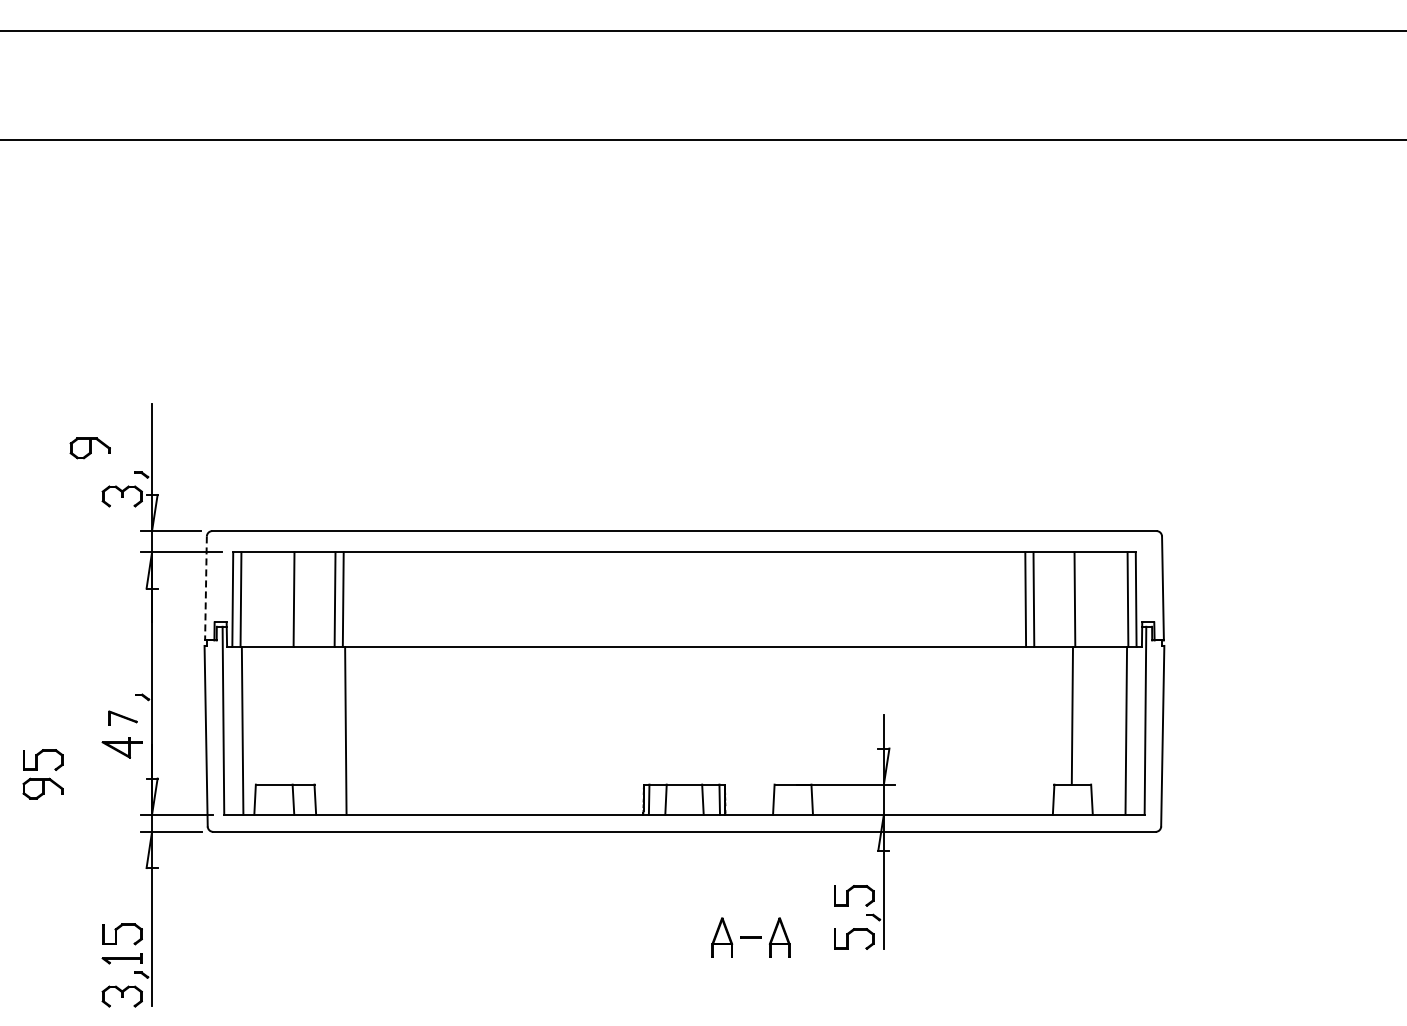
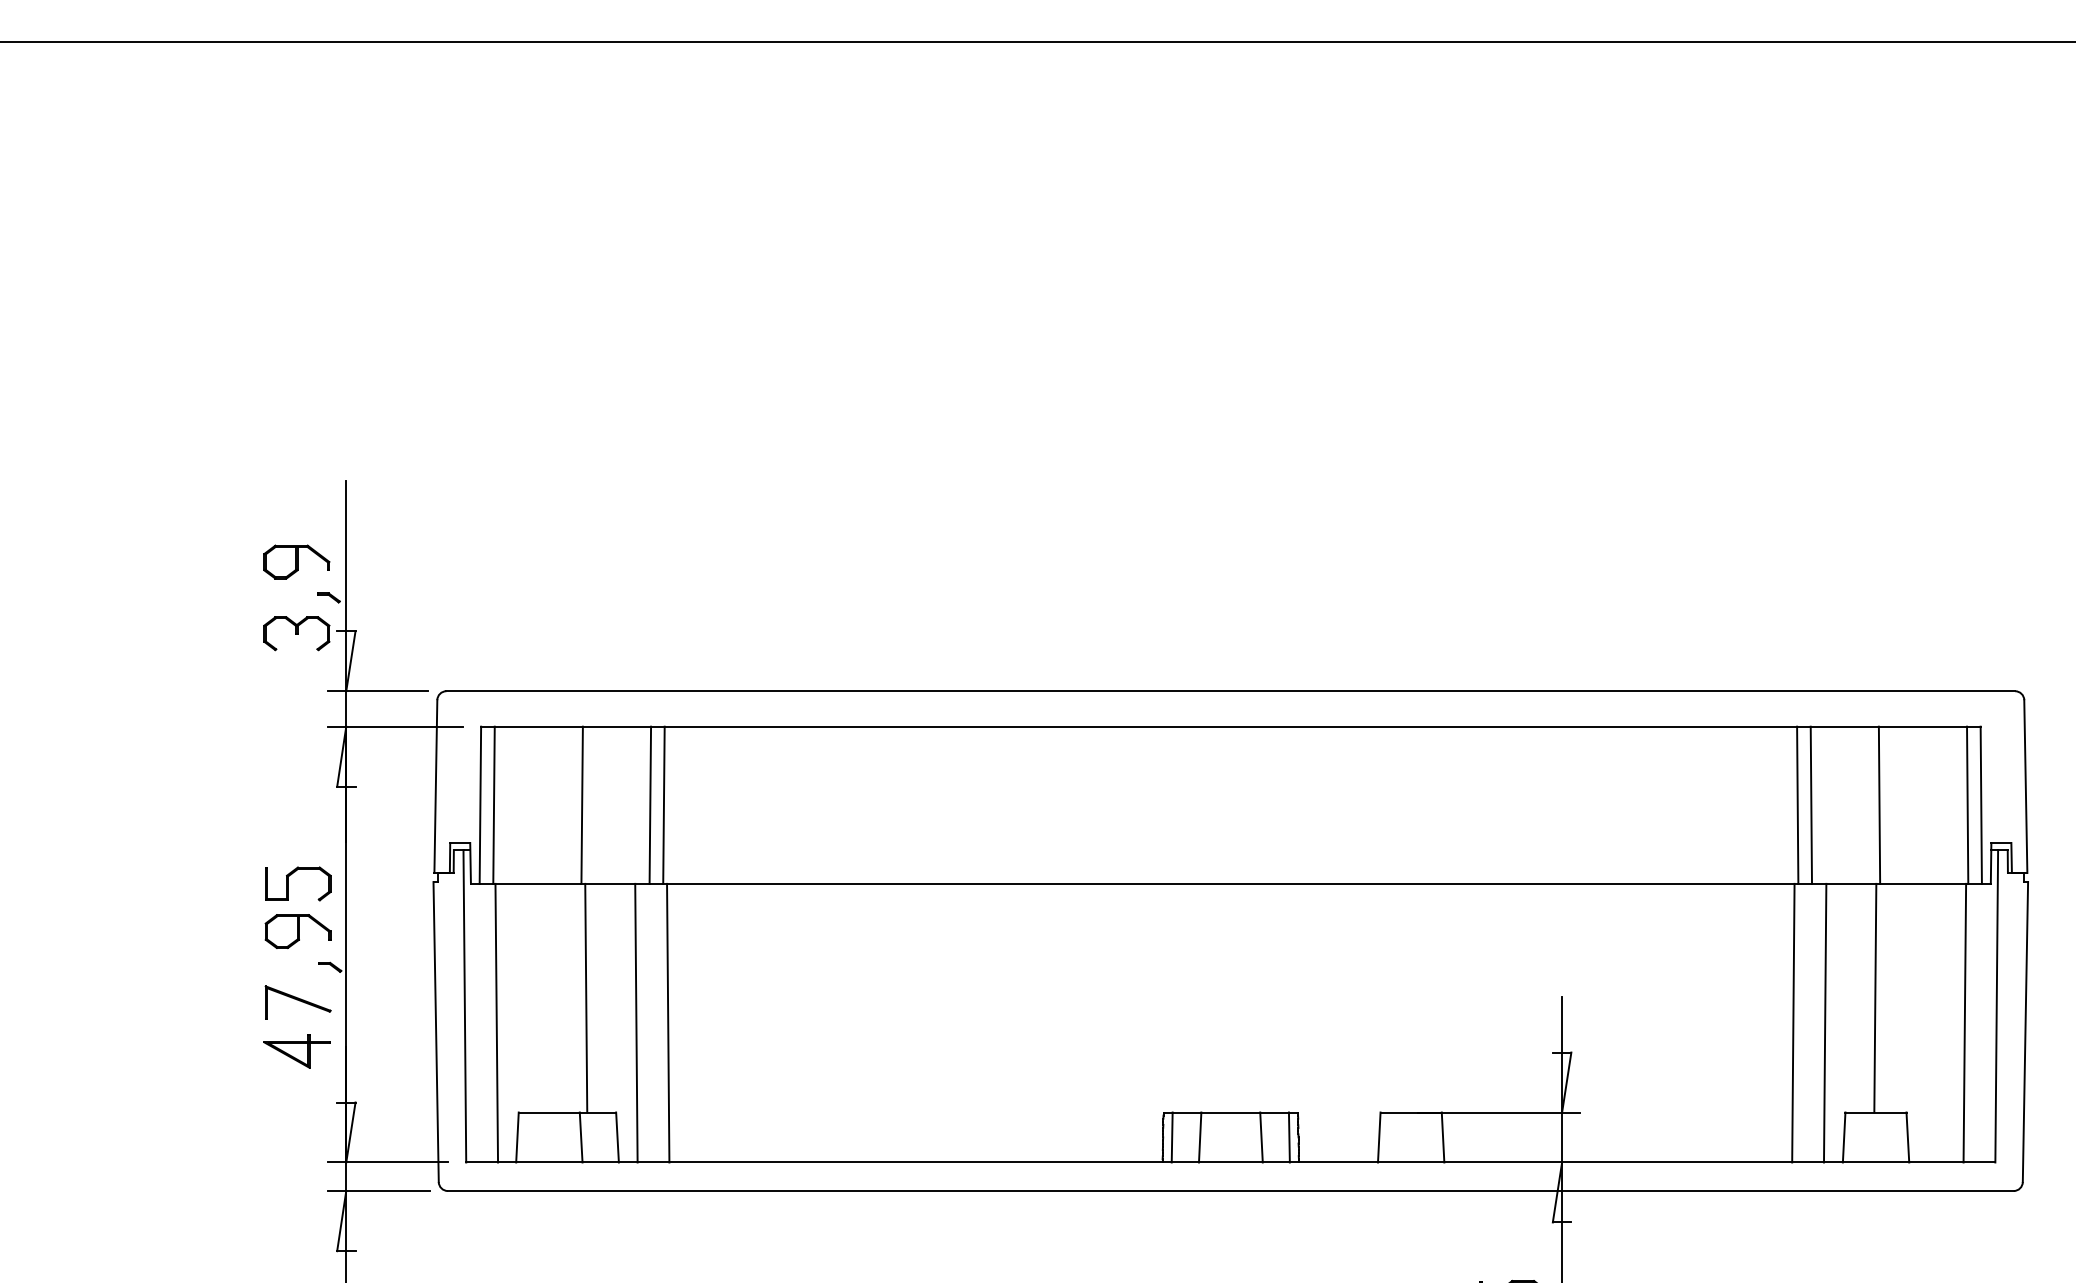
part: (89, 448) -> (295, 562), moved
line: (205, 588) -> (435, 786), dashed -> solid
line: (296, 715) -> (586, 997), added
part: (122, 717) -> (297, 1000), size x1.43
line: (326, 730) -> (636, 1022), added
line: (1022, 730) -> (1792, 1022), added
line: (1041, 730) -> (1823, 1022), added
part: (42, 774) -> (297, 907), moved

